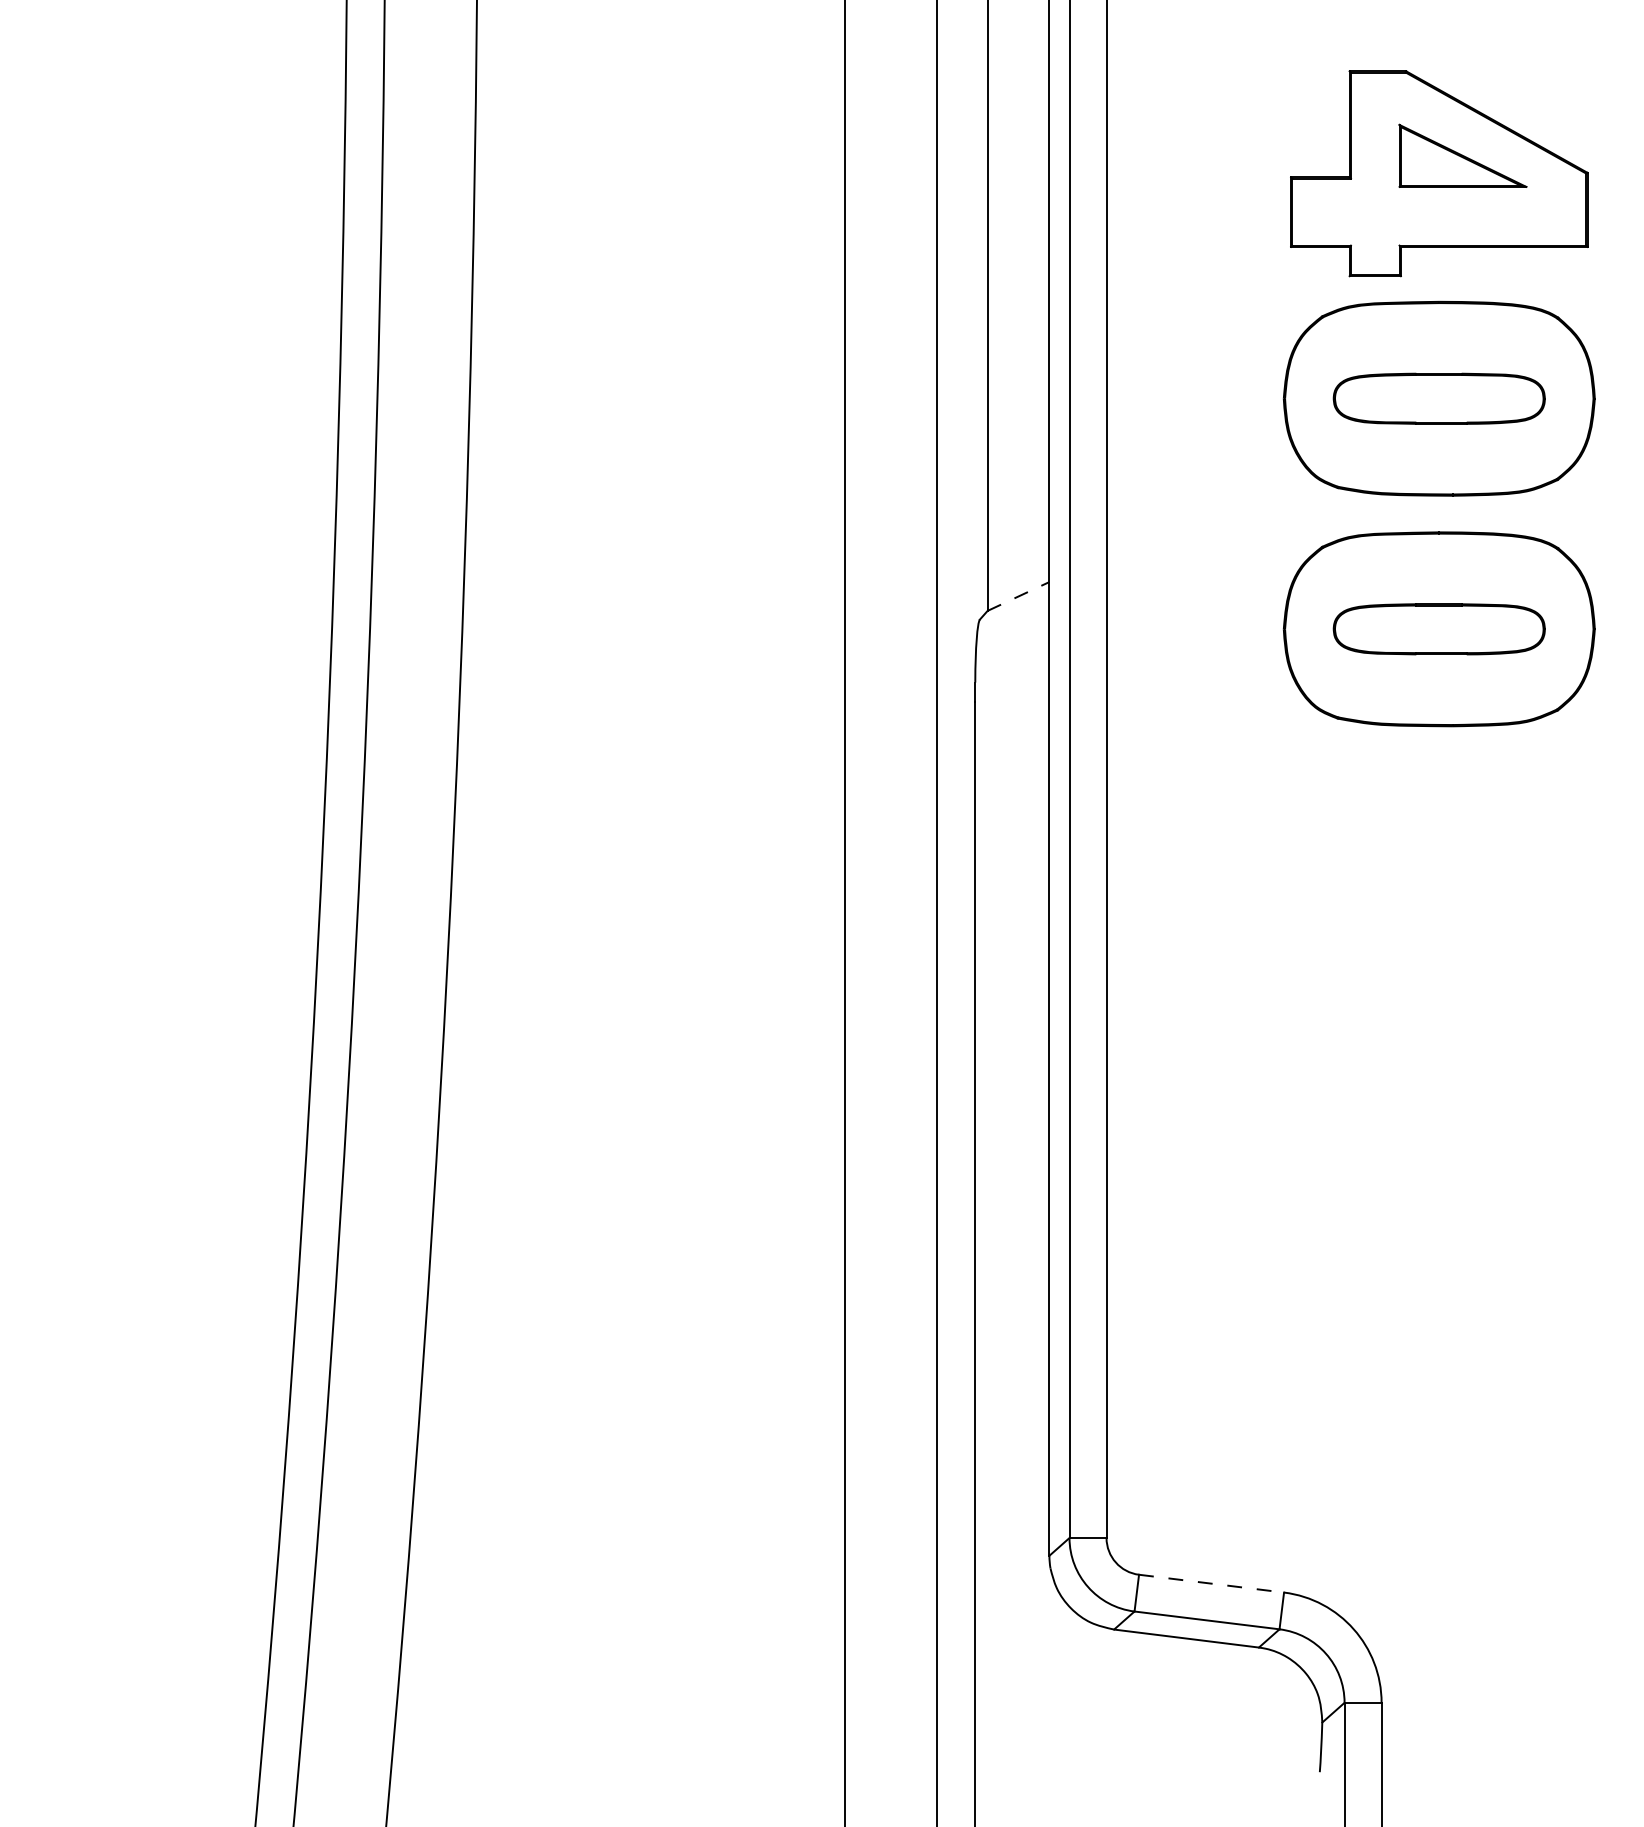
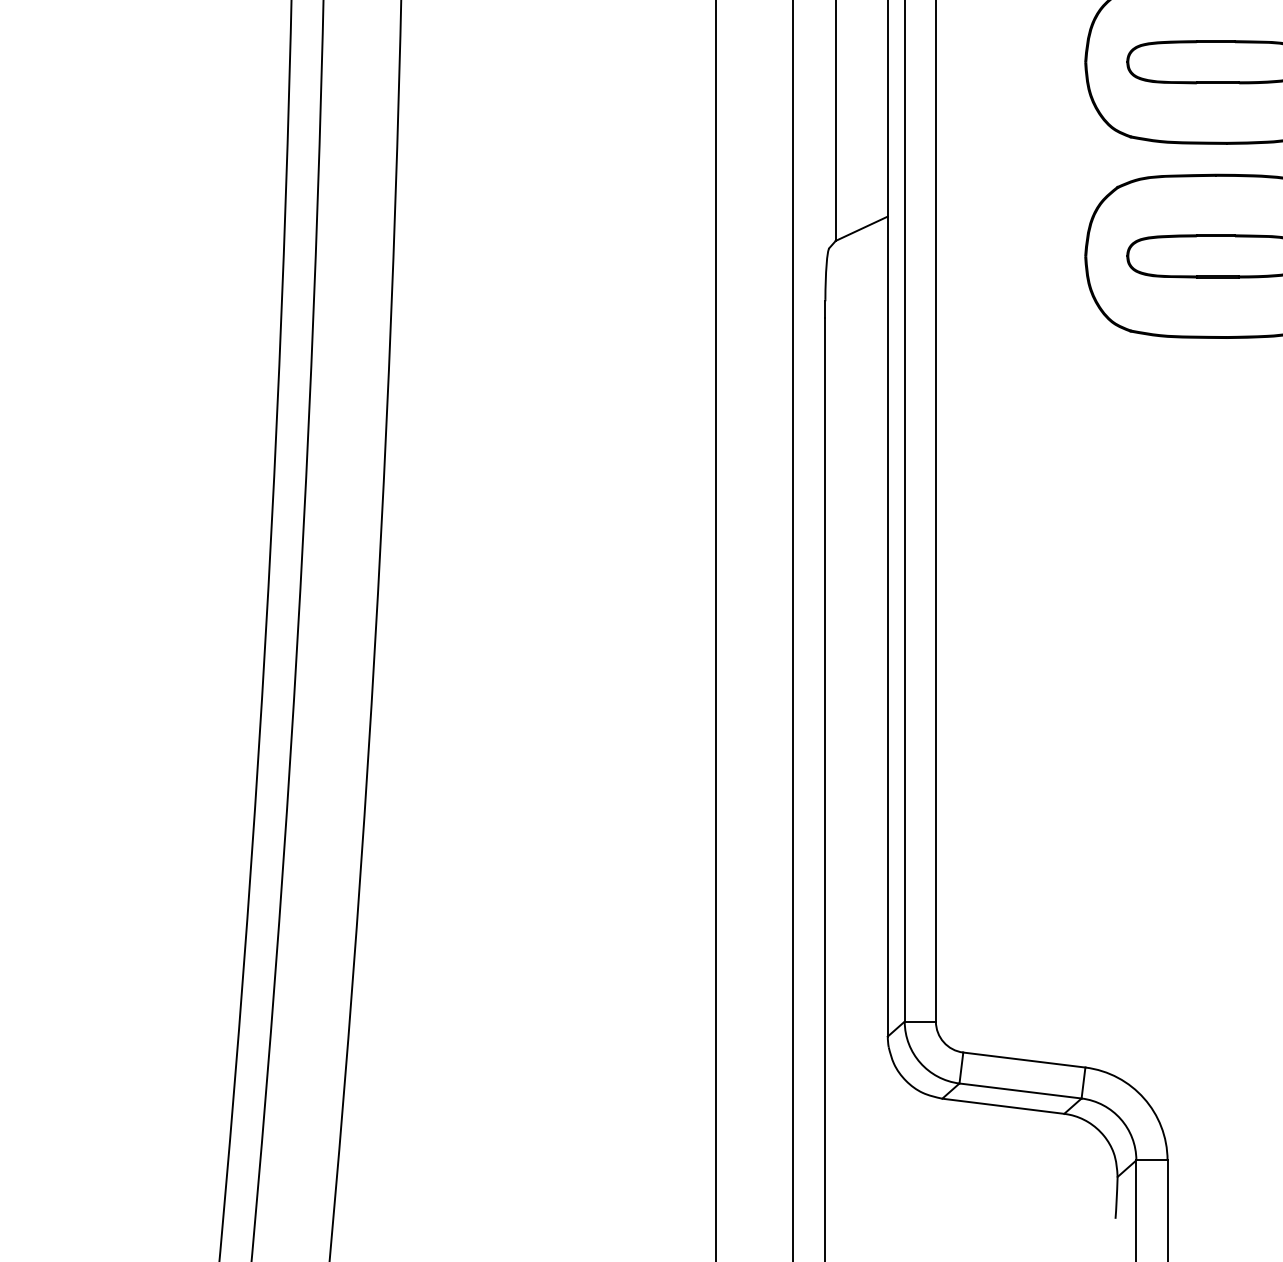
line: (1018, 596) -> (861, 228), dashed -> solid
line: (1212, 1583) -> (1025, 1059), dashed -> solid

